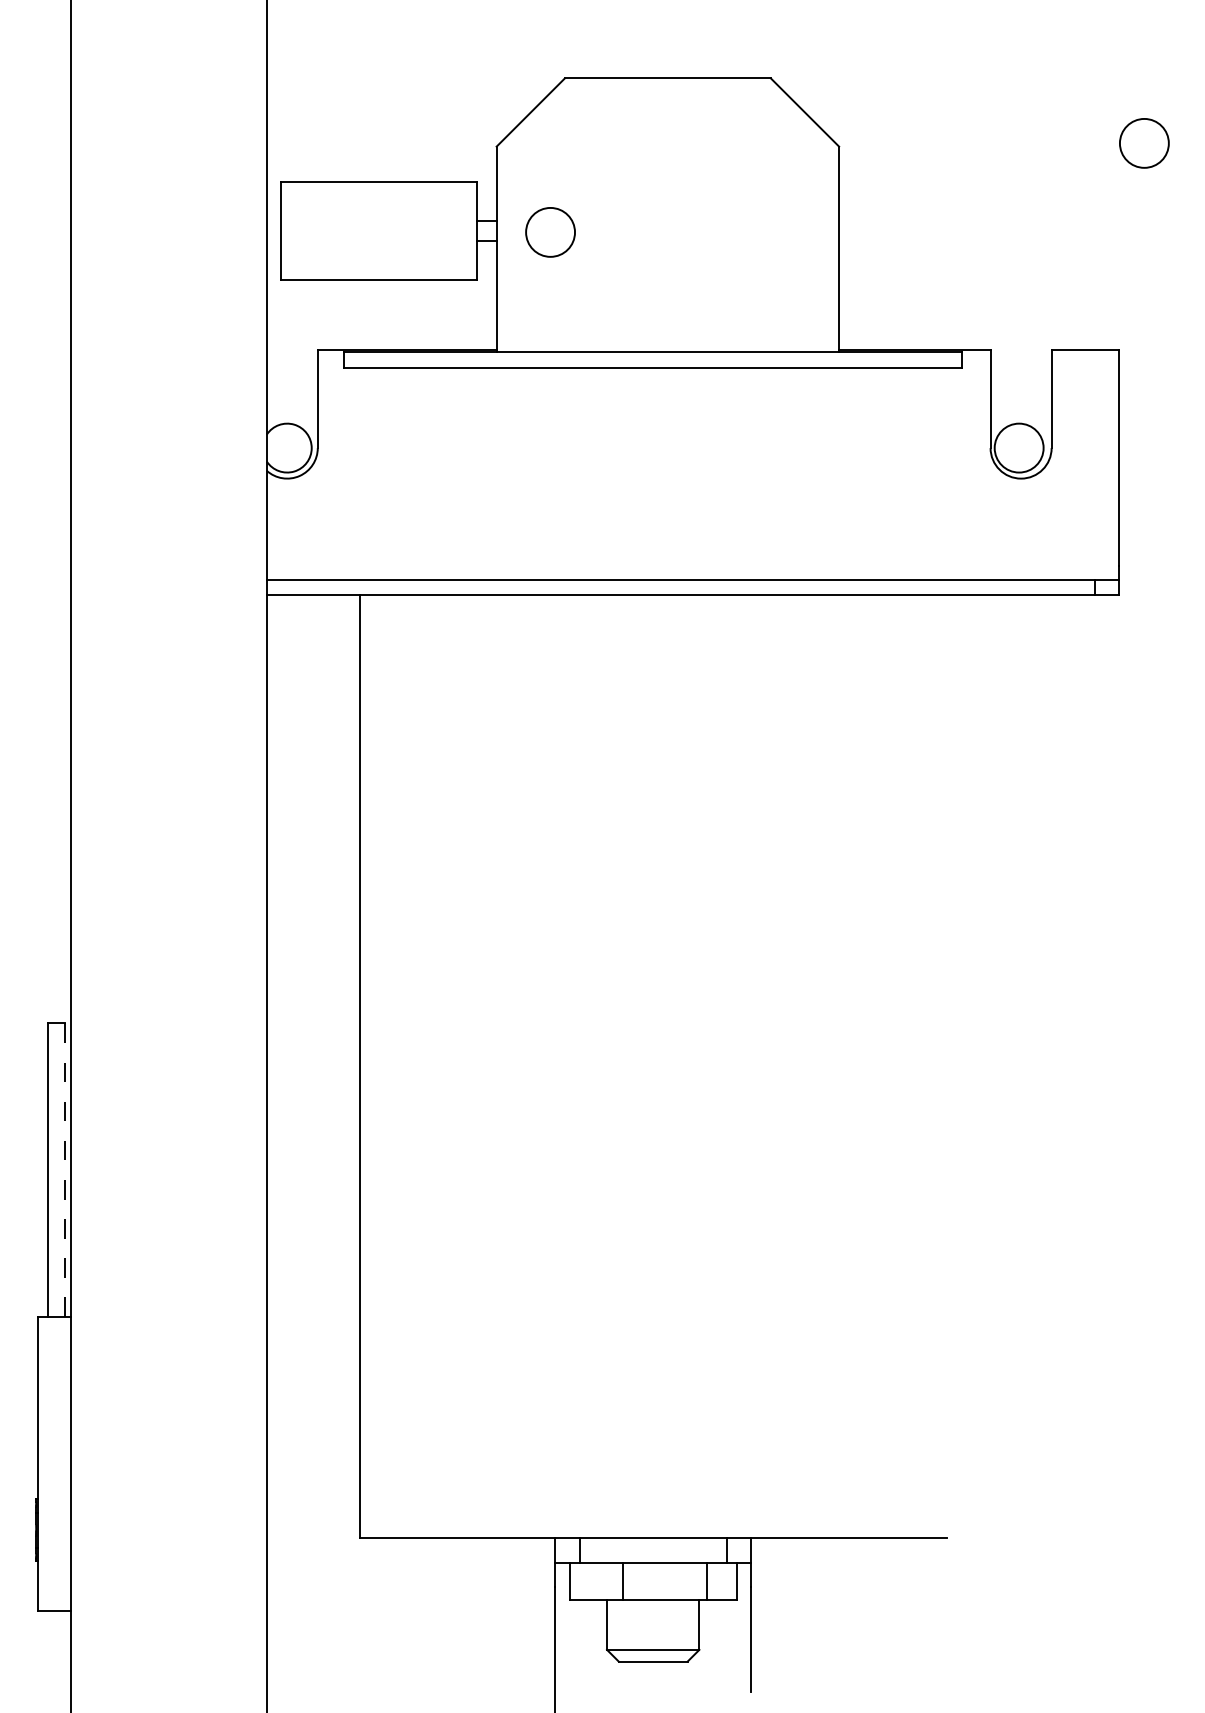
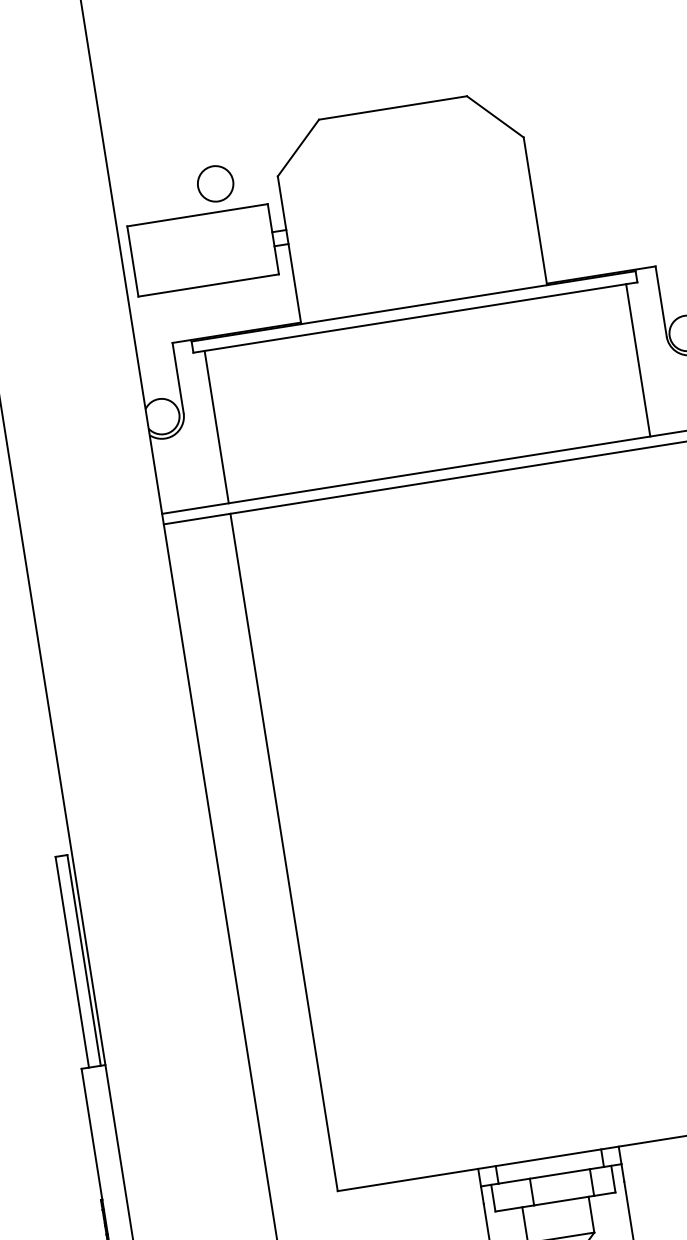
circle: (550, 232) -> (215, 183), moved
line: (359, 474) -> (216, 427), added
line: (946, 474) -> (638, 360), added
line: (64, 1170) -> (83, 960), dashed -> solid

